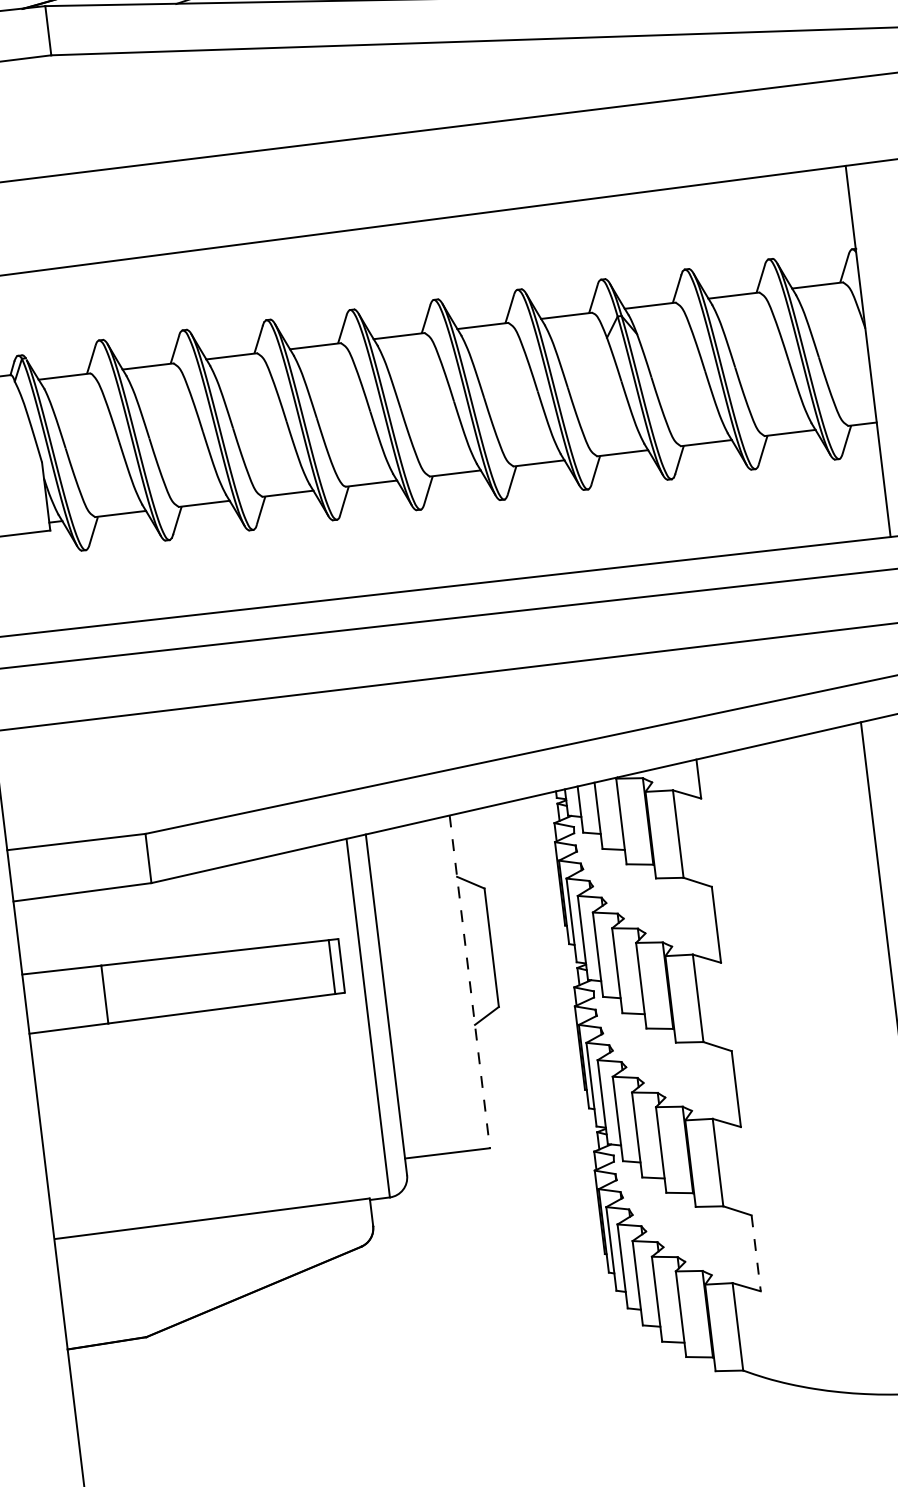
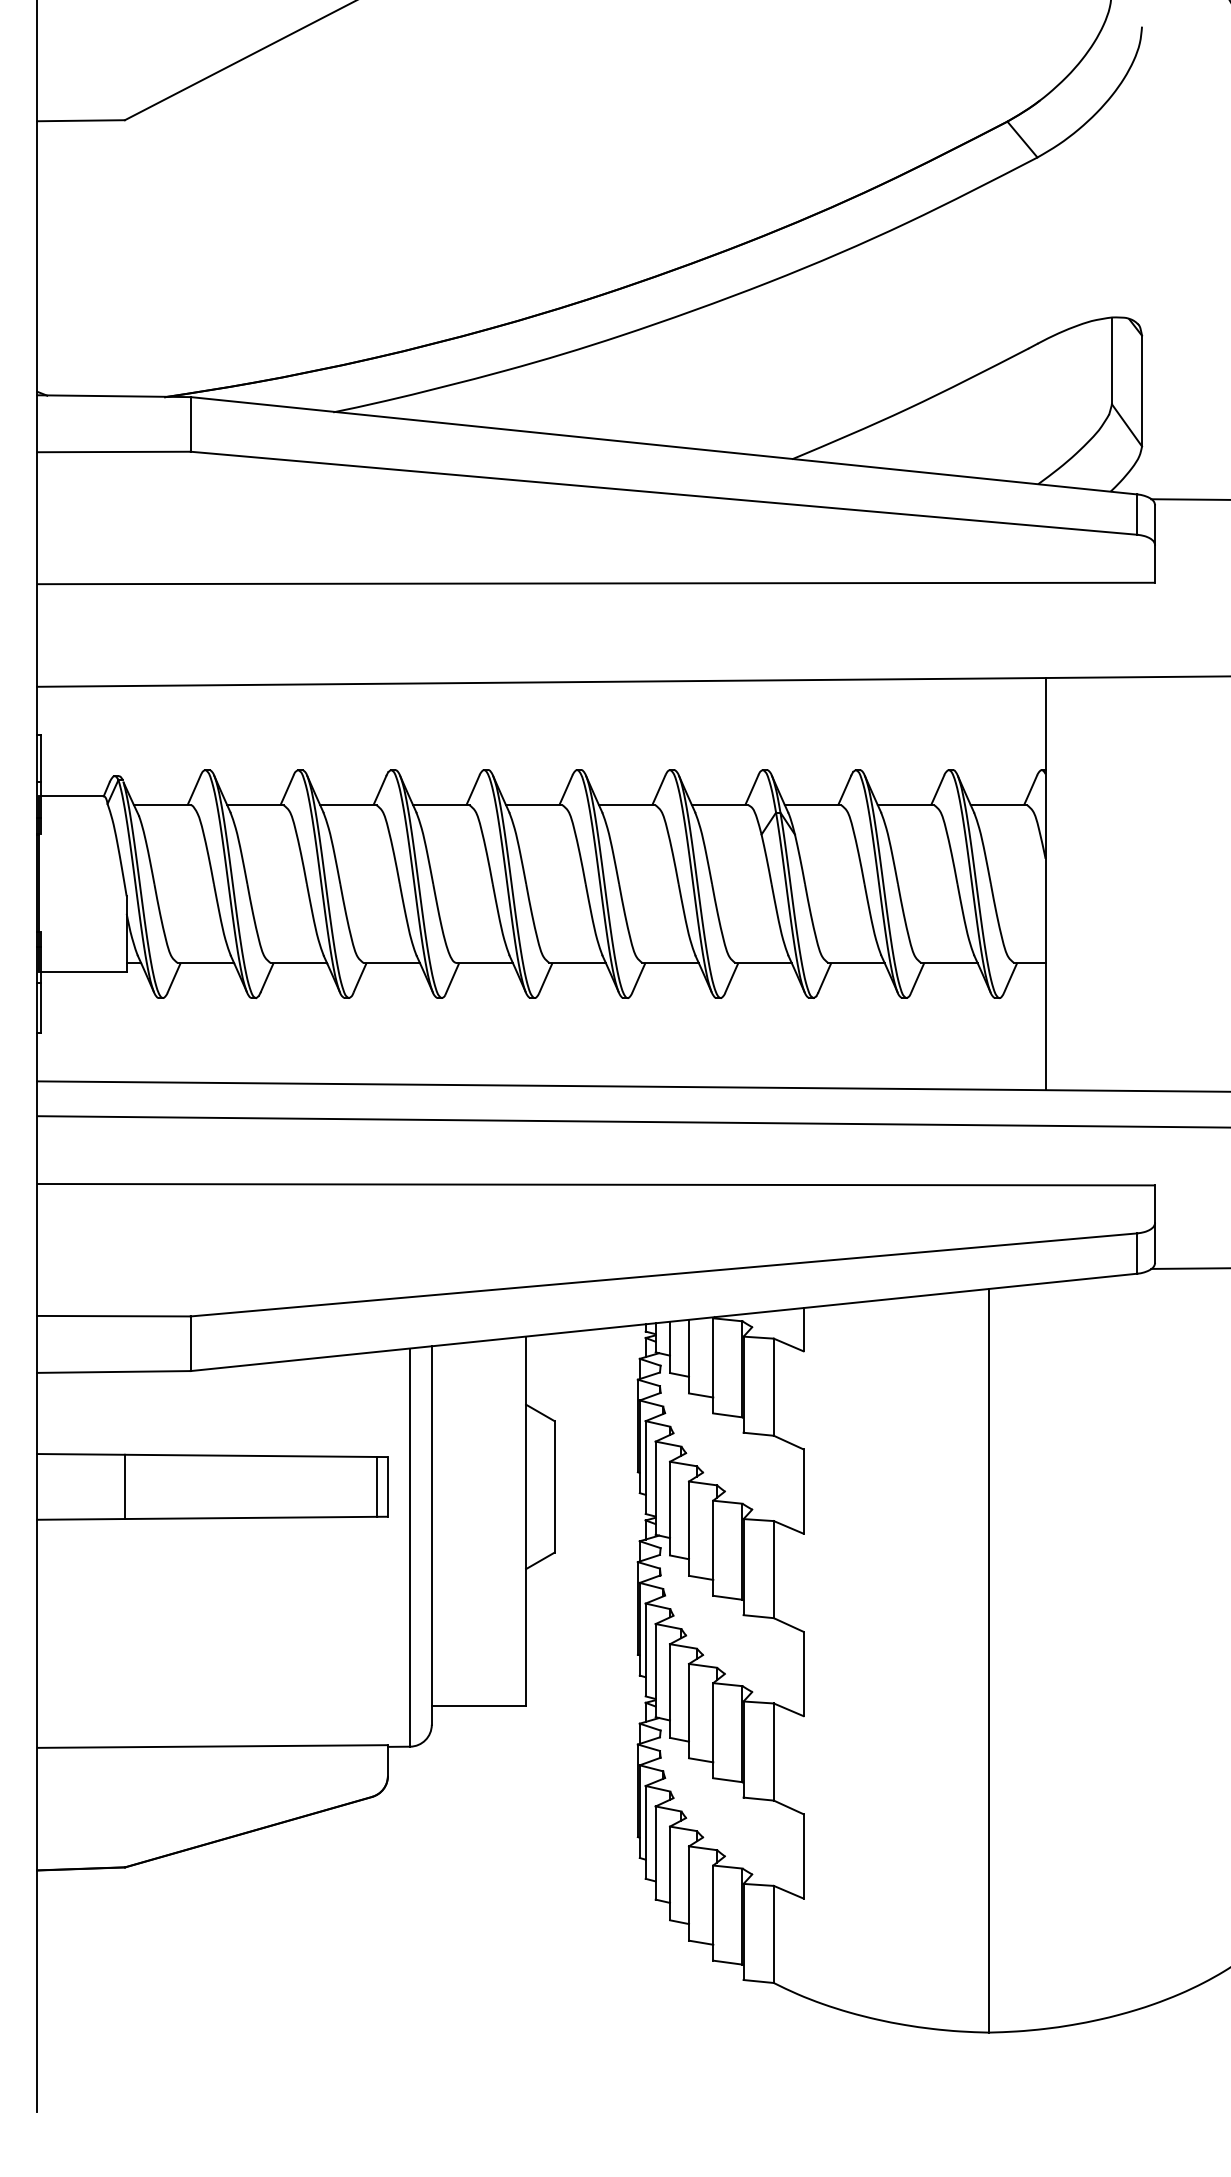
line: (470, 981) -> (526, 1521), dashed -> solid
line: (756, 1253) -> (803, 1856), dashed -> solid

